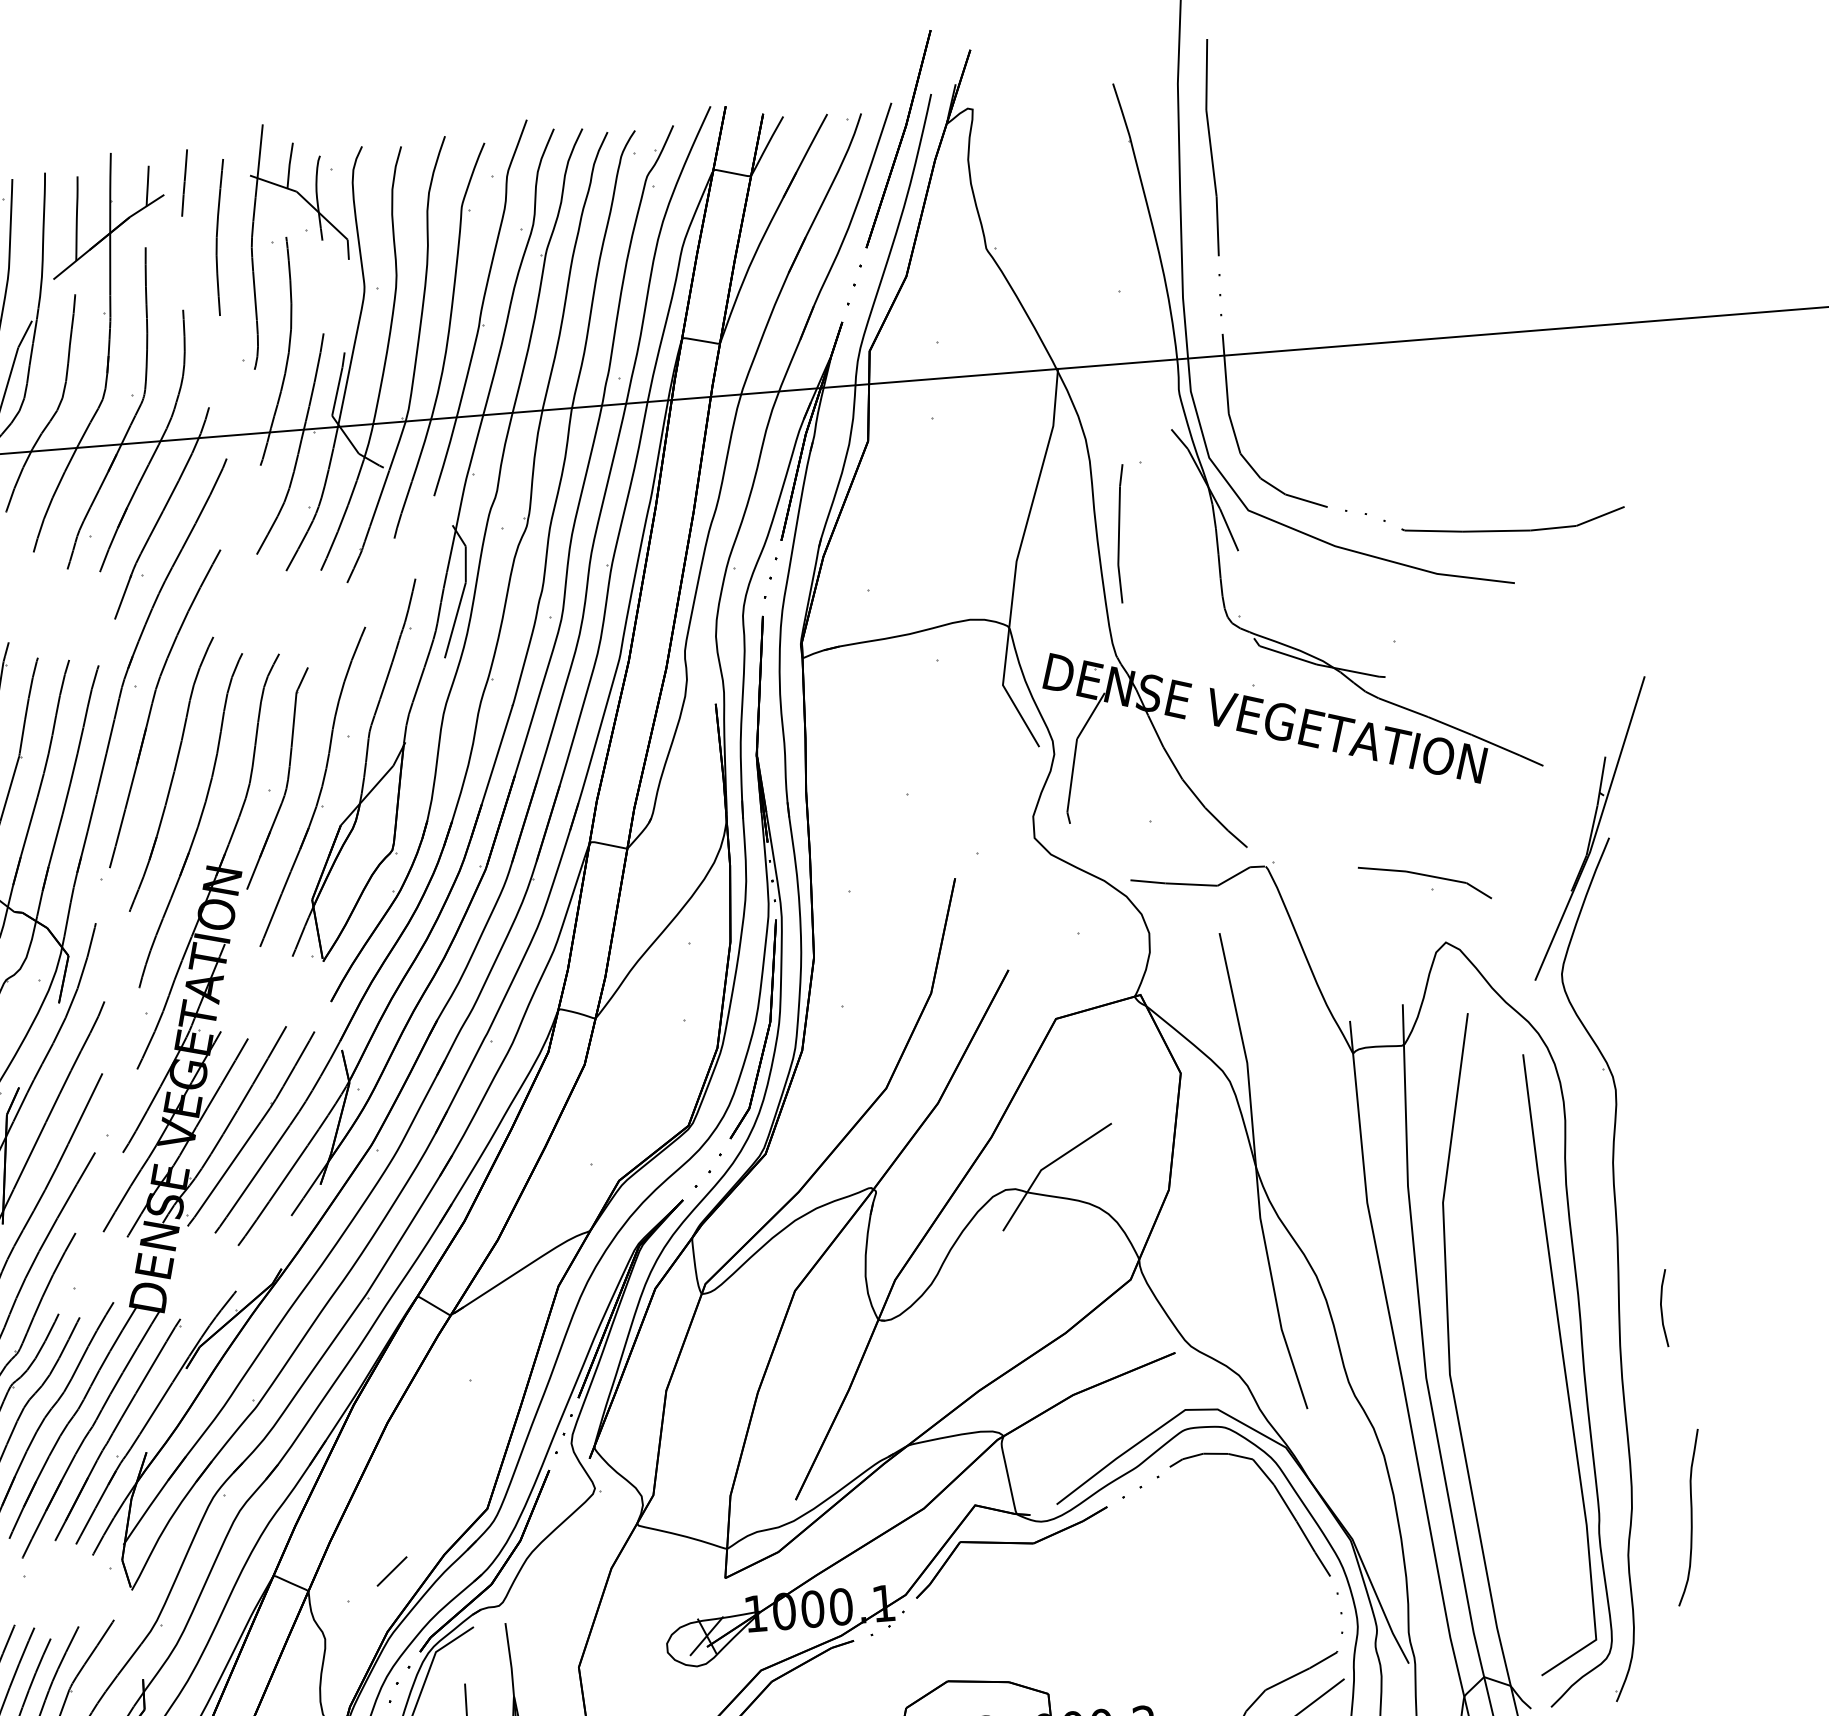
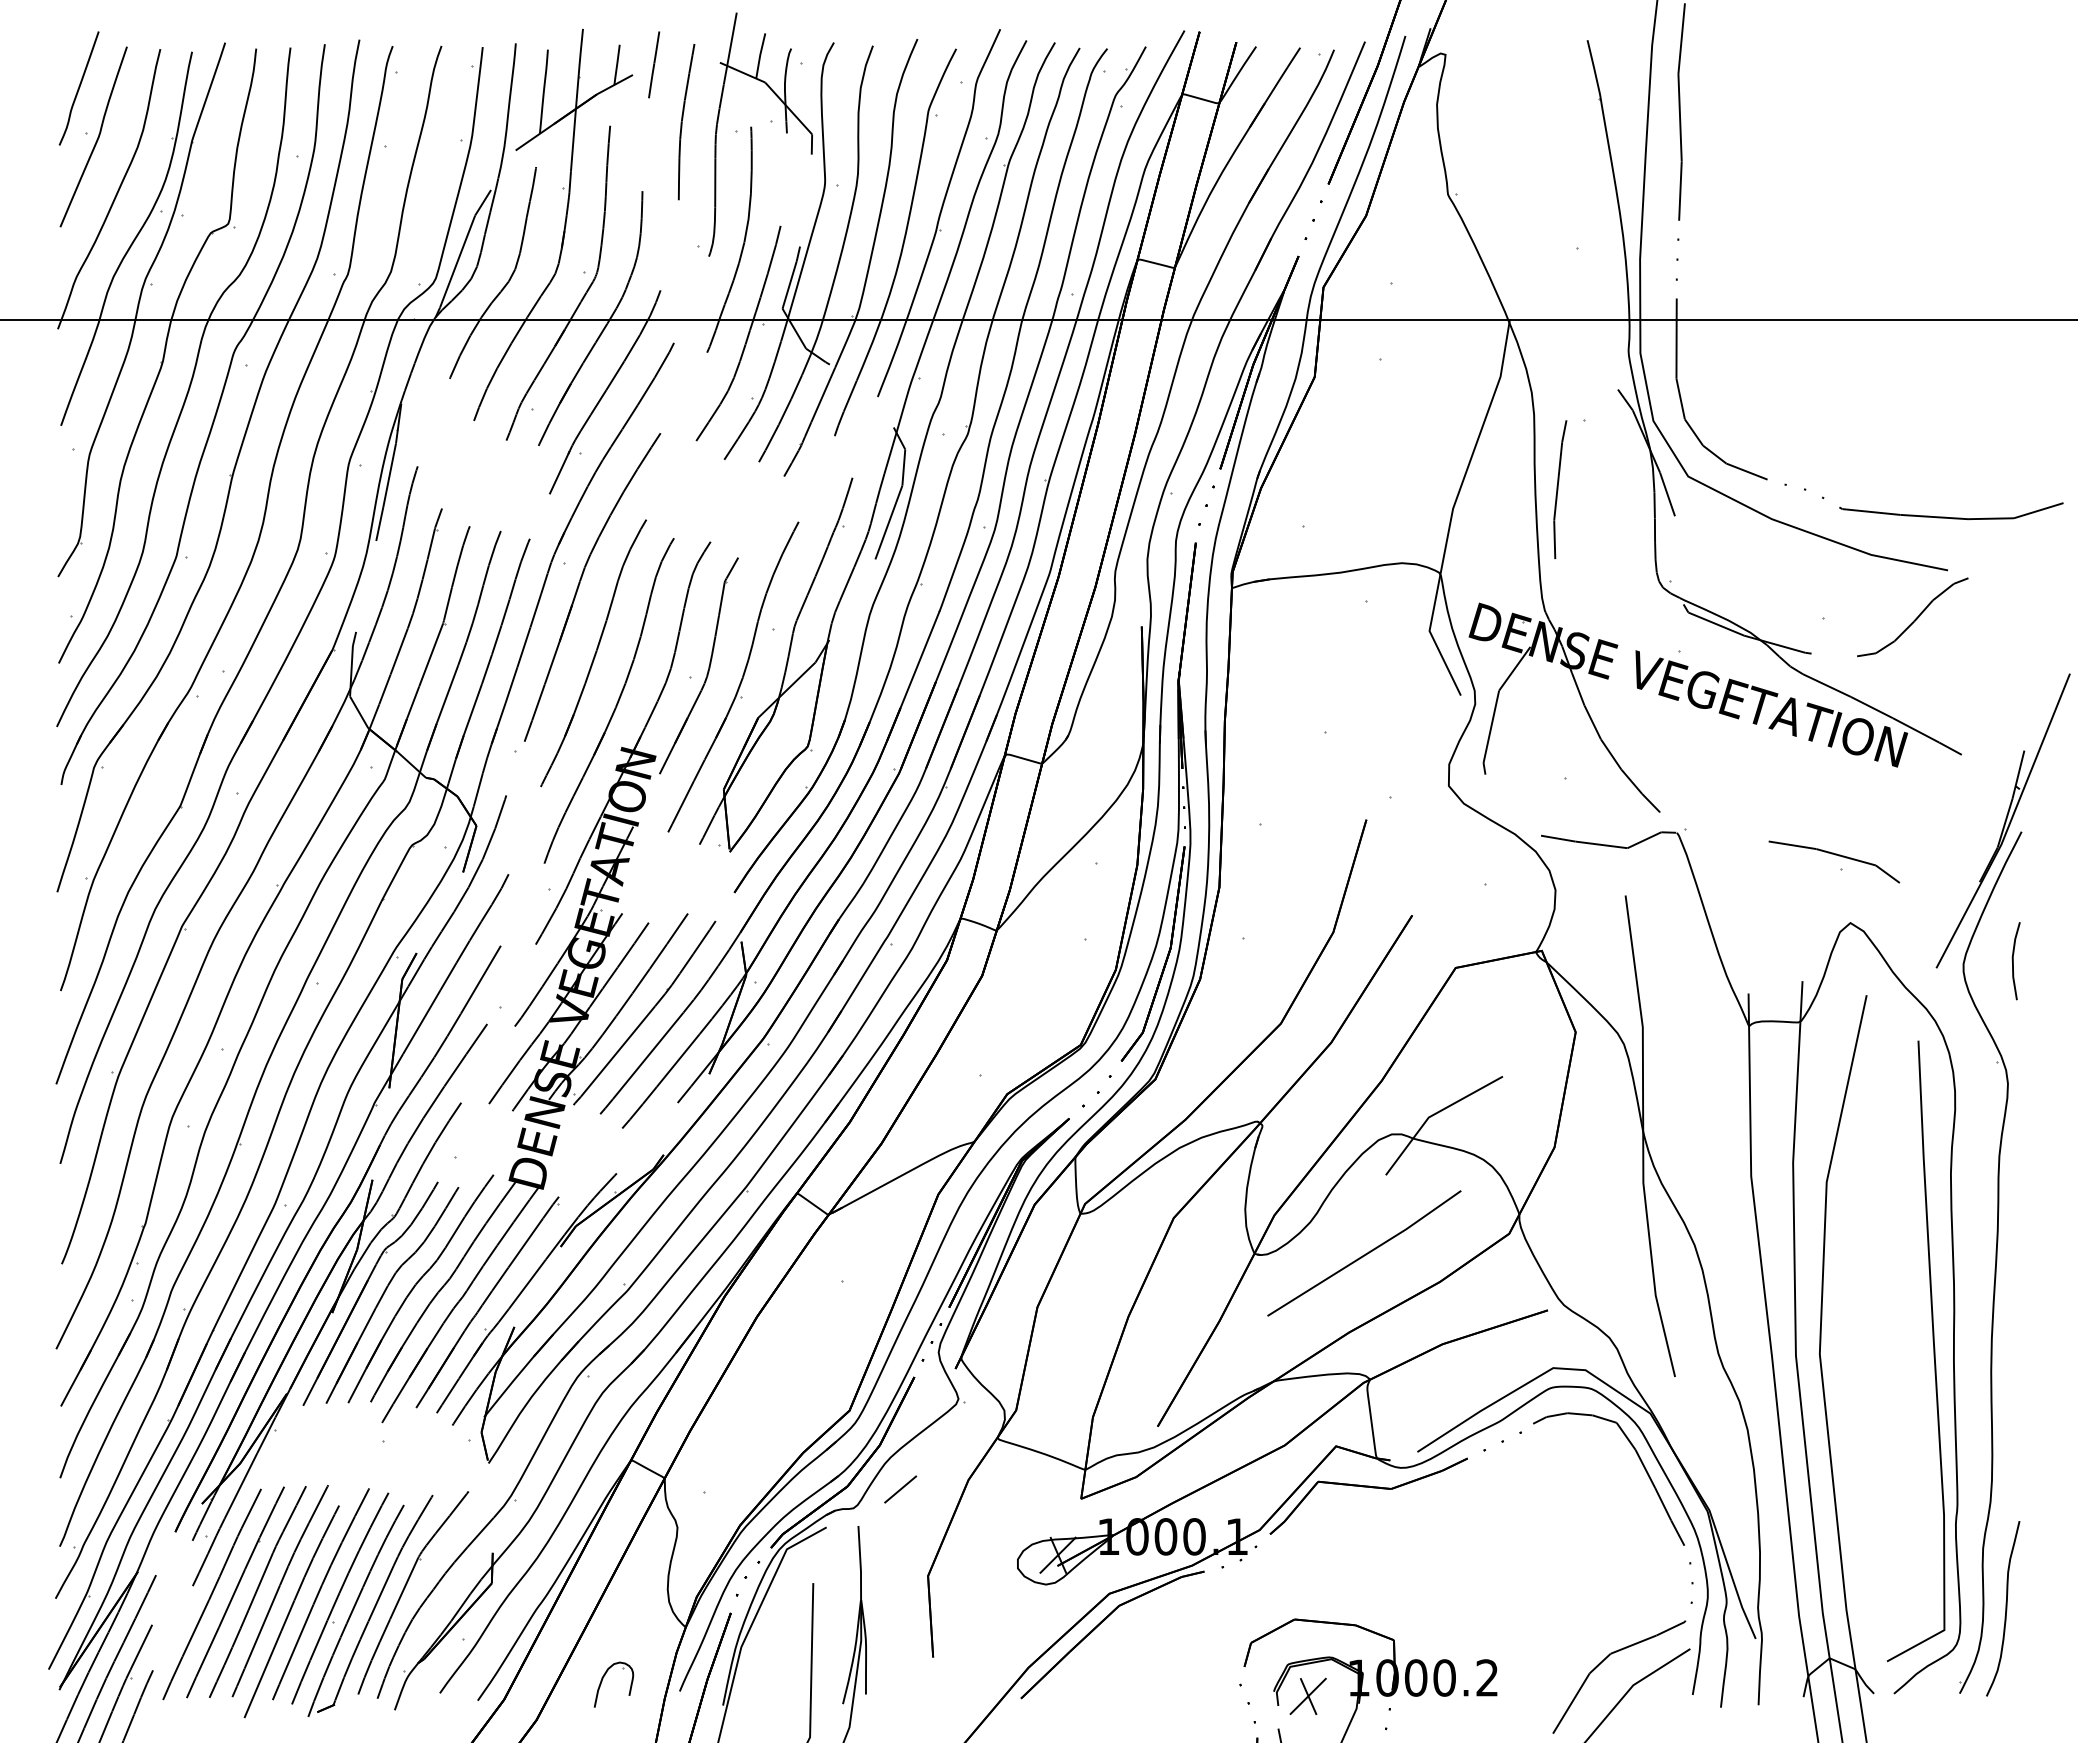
curve: (1485, 634) -> (1914, 619), added
line: (1662, 1308) -> (2013, 961), moved
line: (989, 1310) -> (1365, 1253), added
curve: (1690, 1517) -> (2005, 1608), moved
line: (391, 1571) -> (900, 1489), moved

